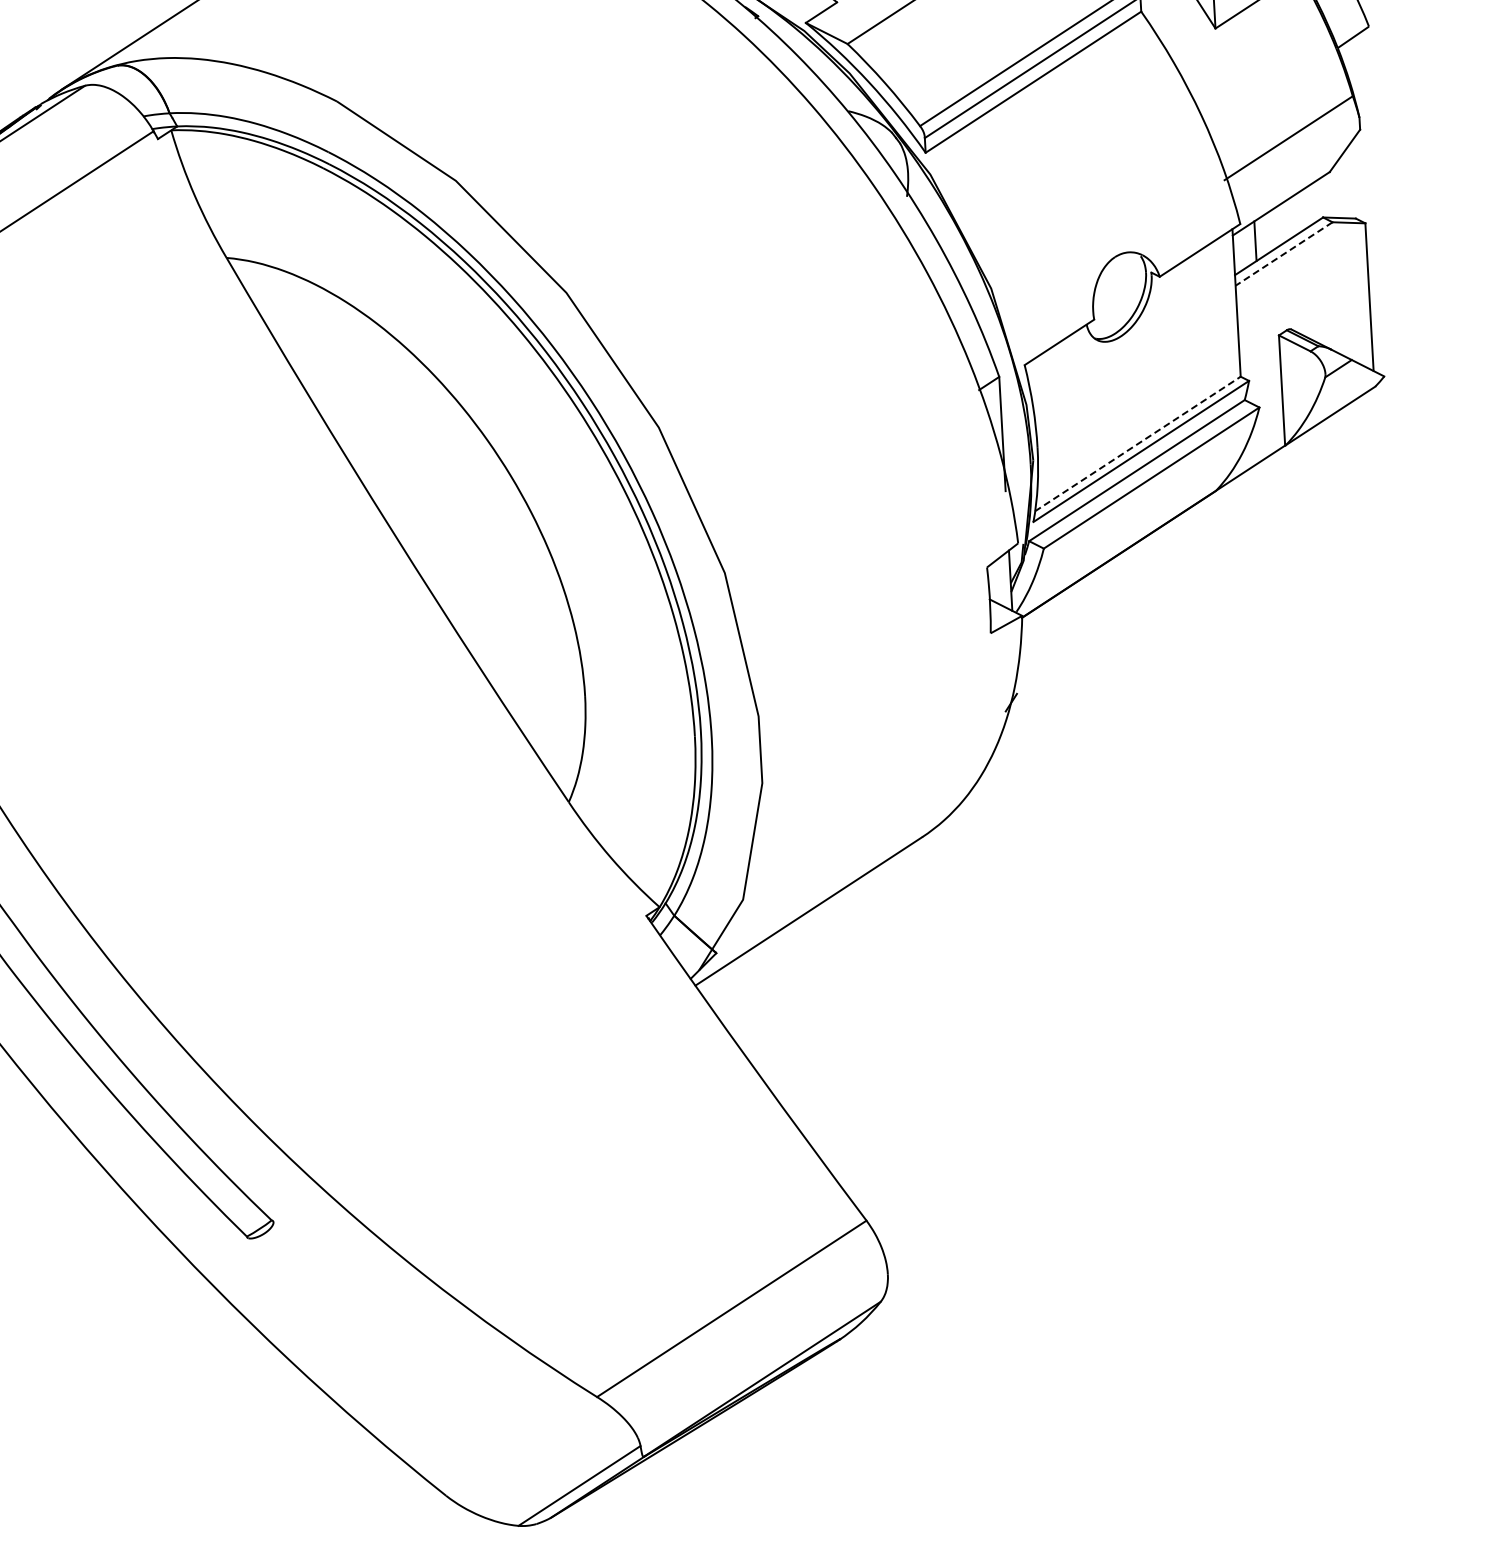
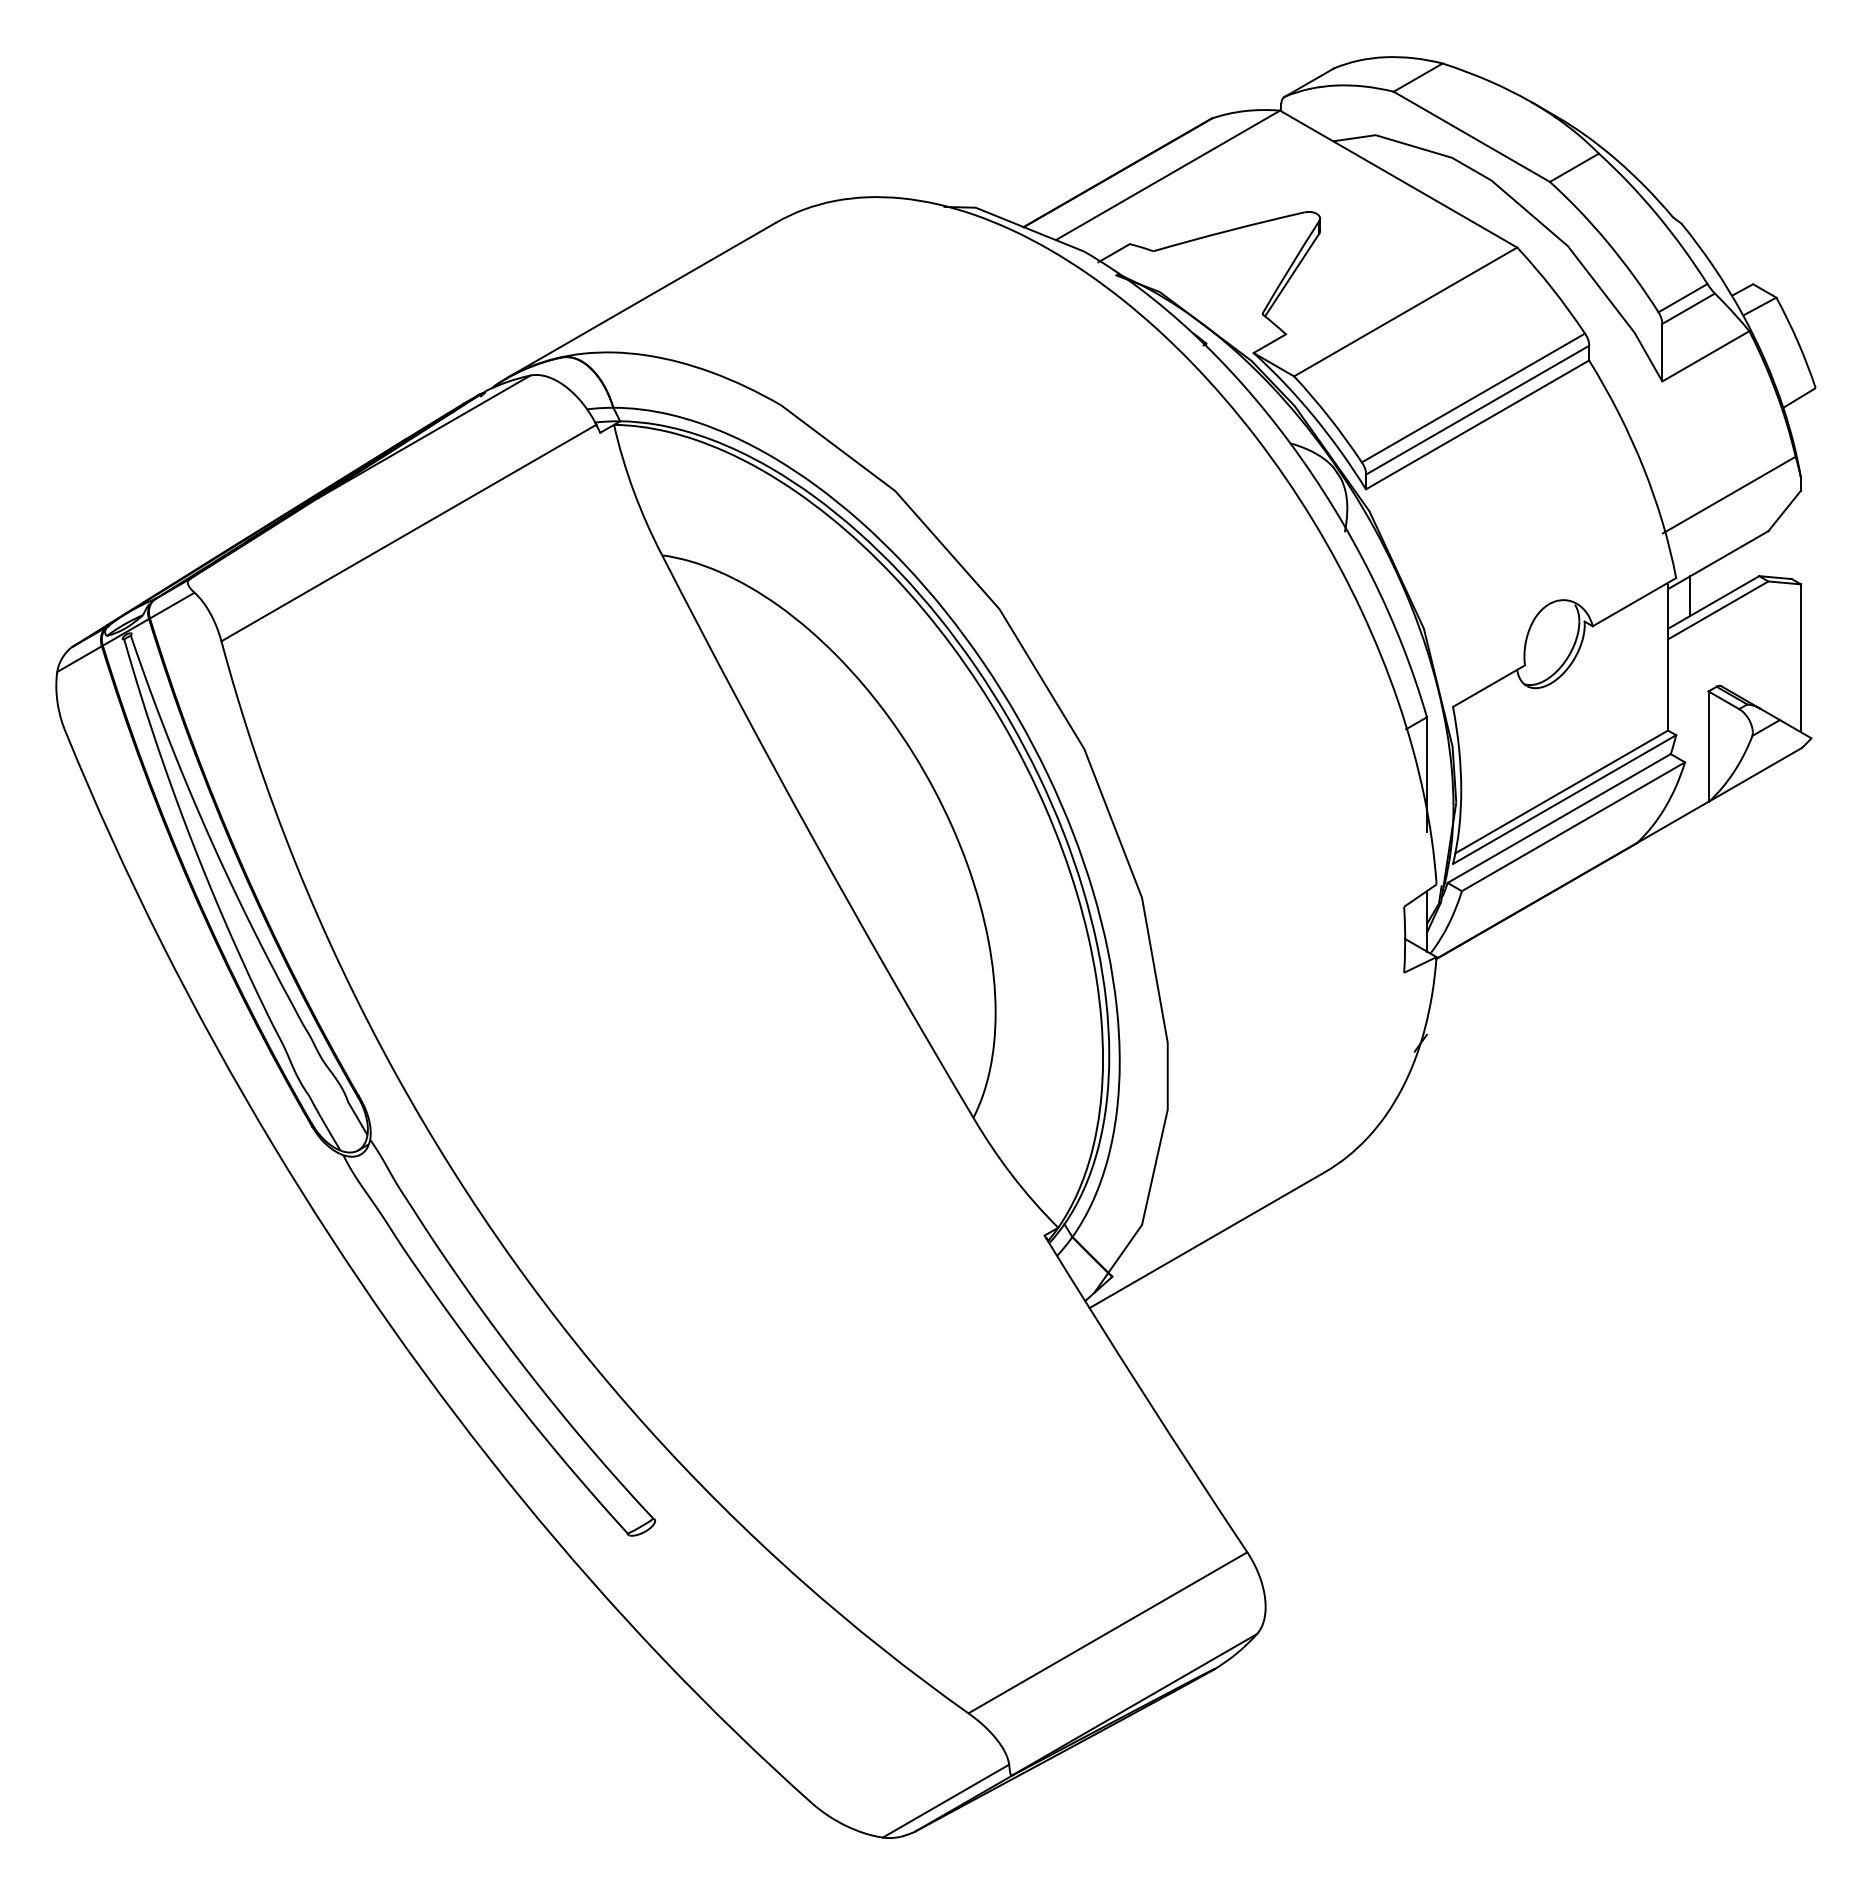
line: (1284, 254) -> (1718, 610), dashed -> solid
line: (1137, 444) -> (1561, 792), dashed -> solid

